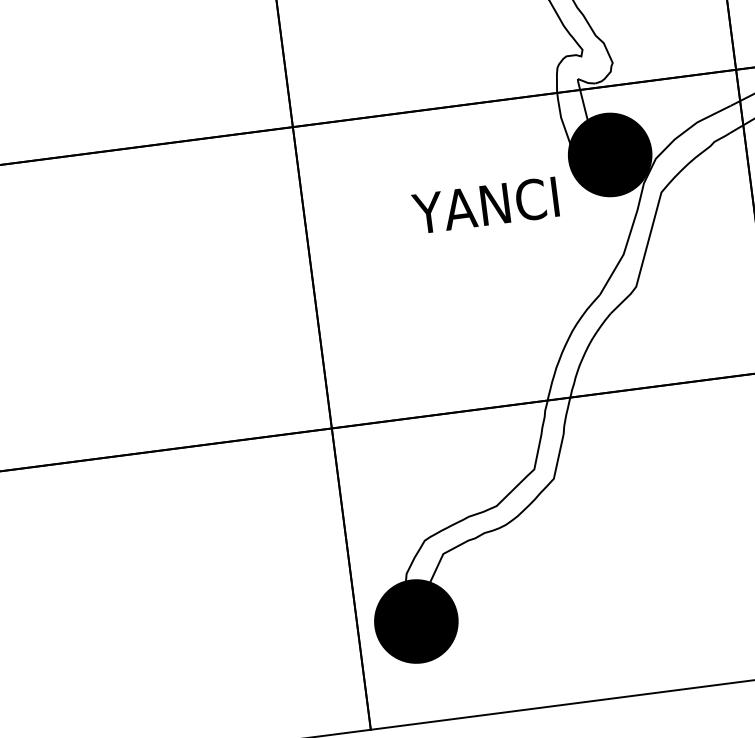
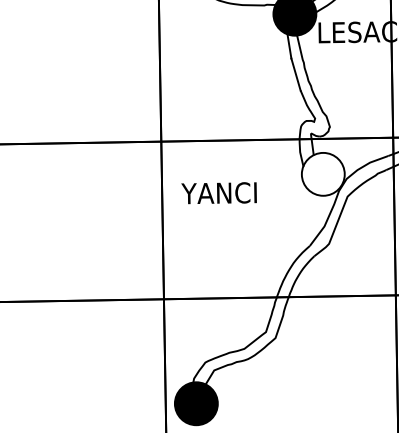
fill: (608, 153) -> (322, 173), removed
fill: (608, 153) -> (322, 173), removed
text: (484, 206) -> (218, 193), moved

